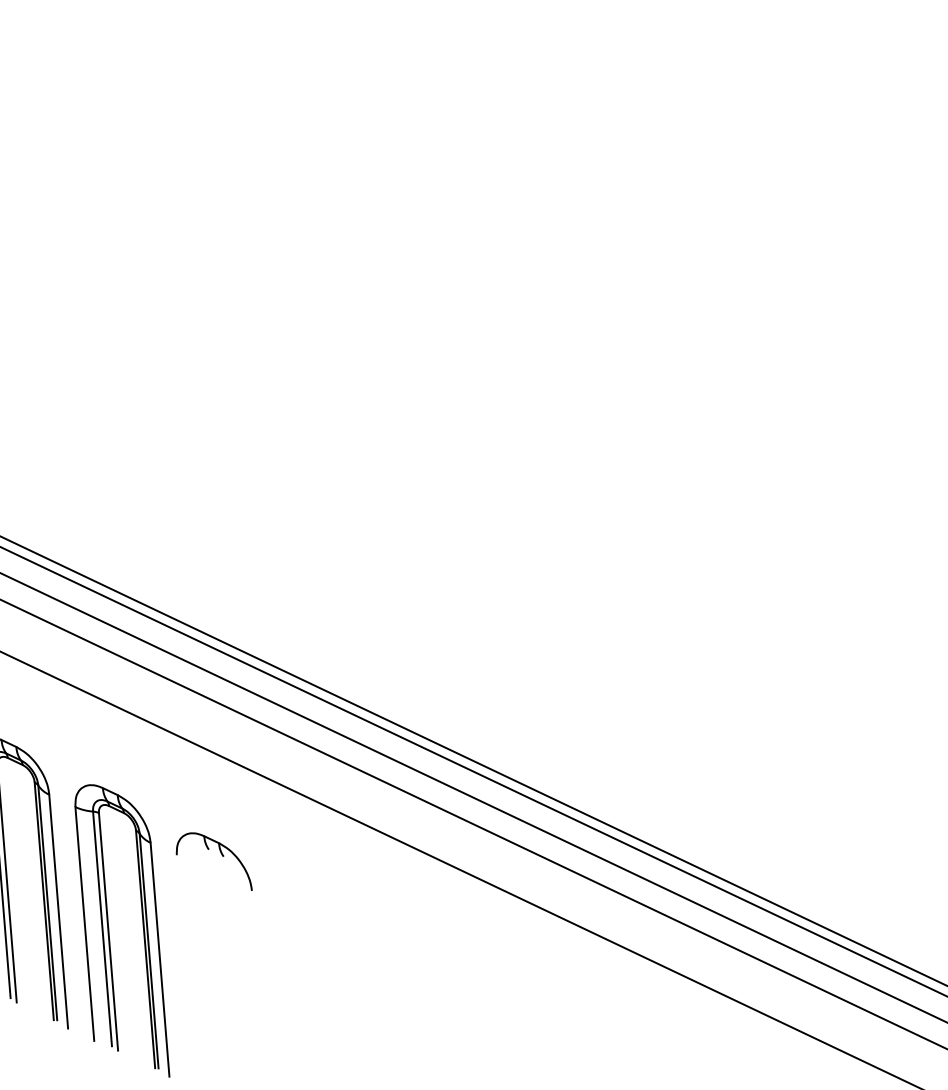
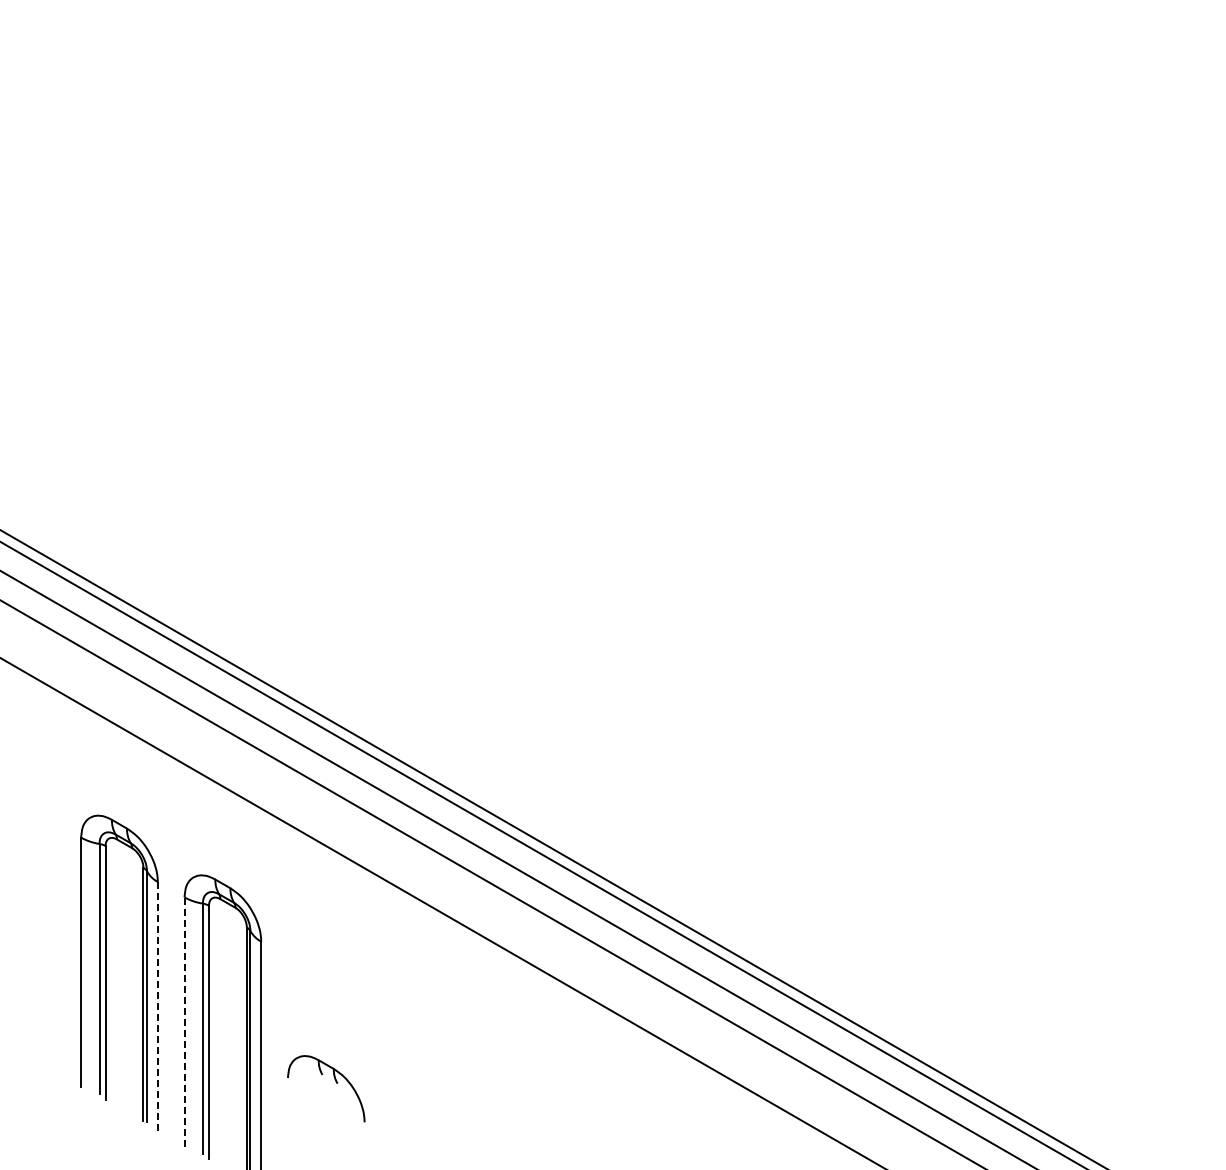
part: (221, 855) -> (335, 1082), moved
line: (58, 911) -> (157, 1006), solid -> dashed
line: (84, 924) -> (184, 1022), solid -> dashed

